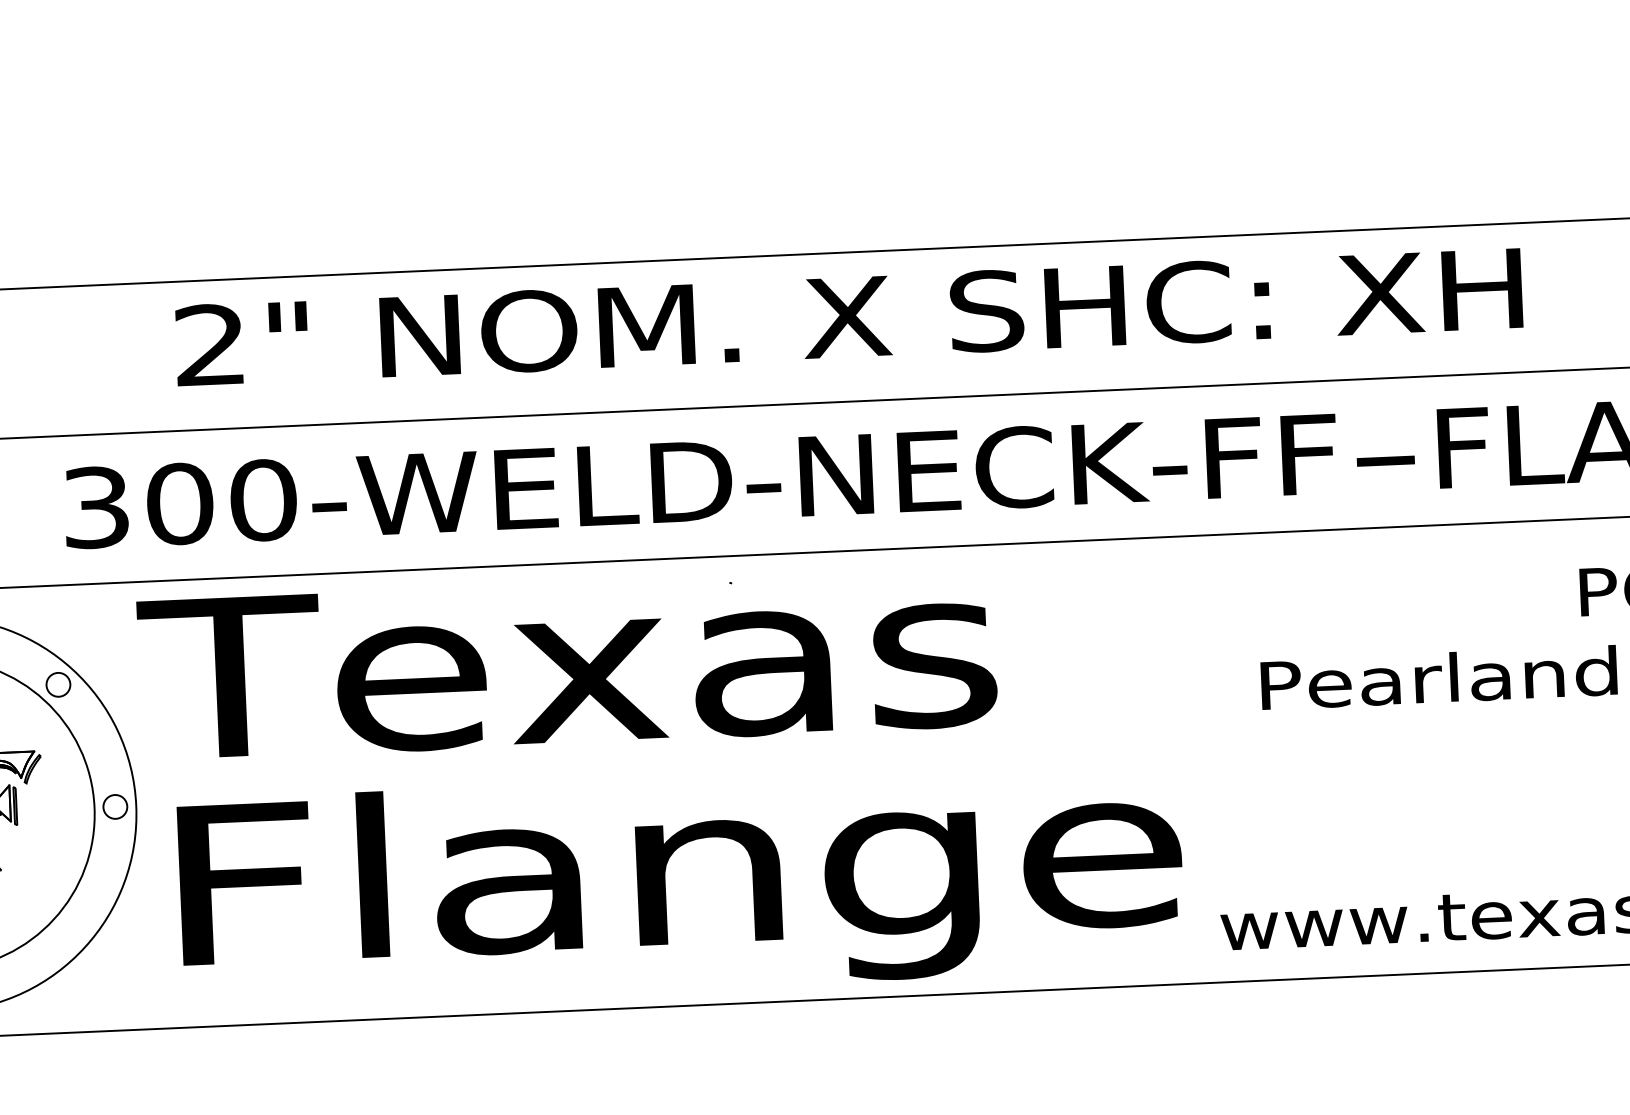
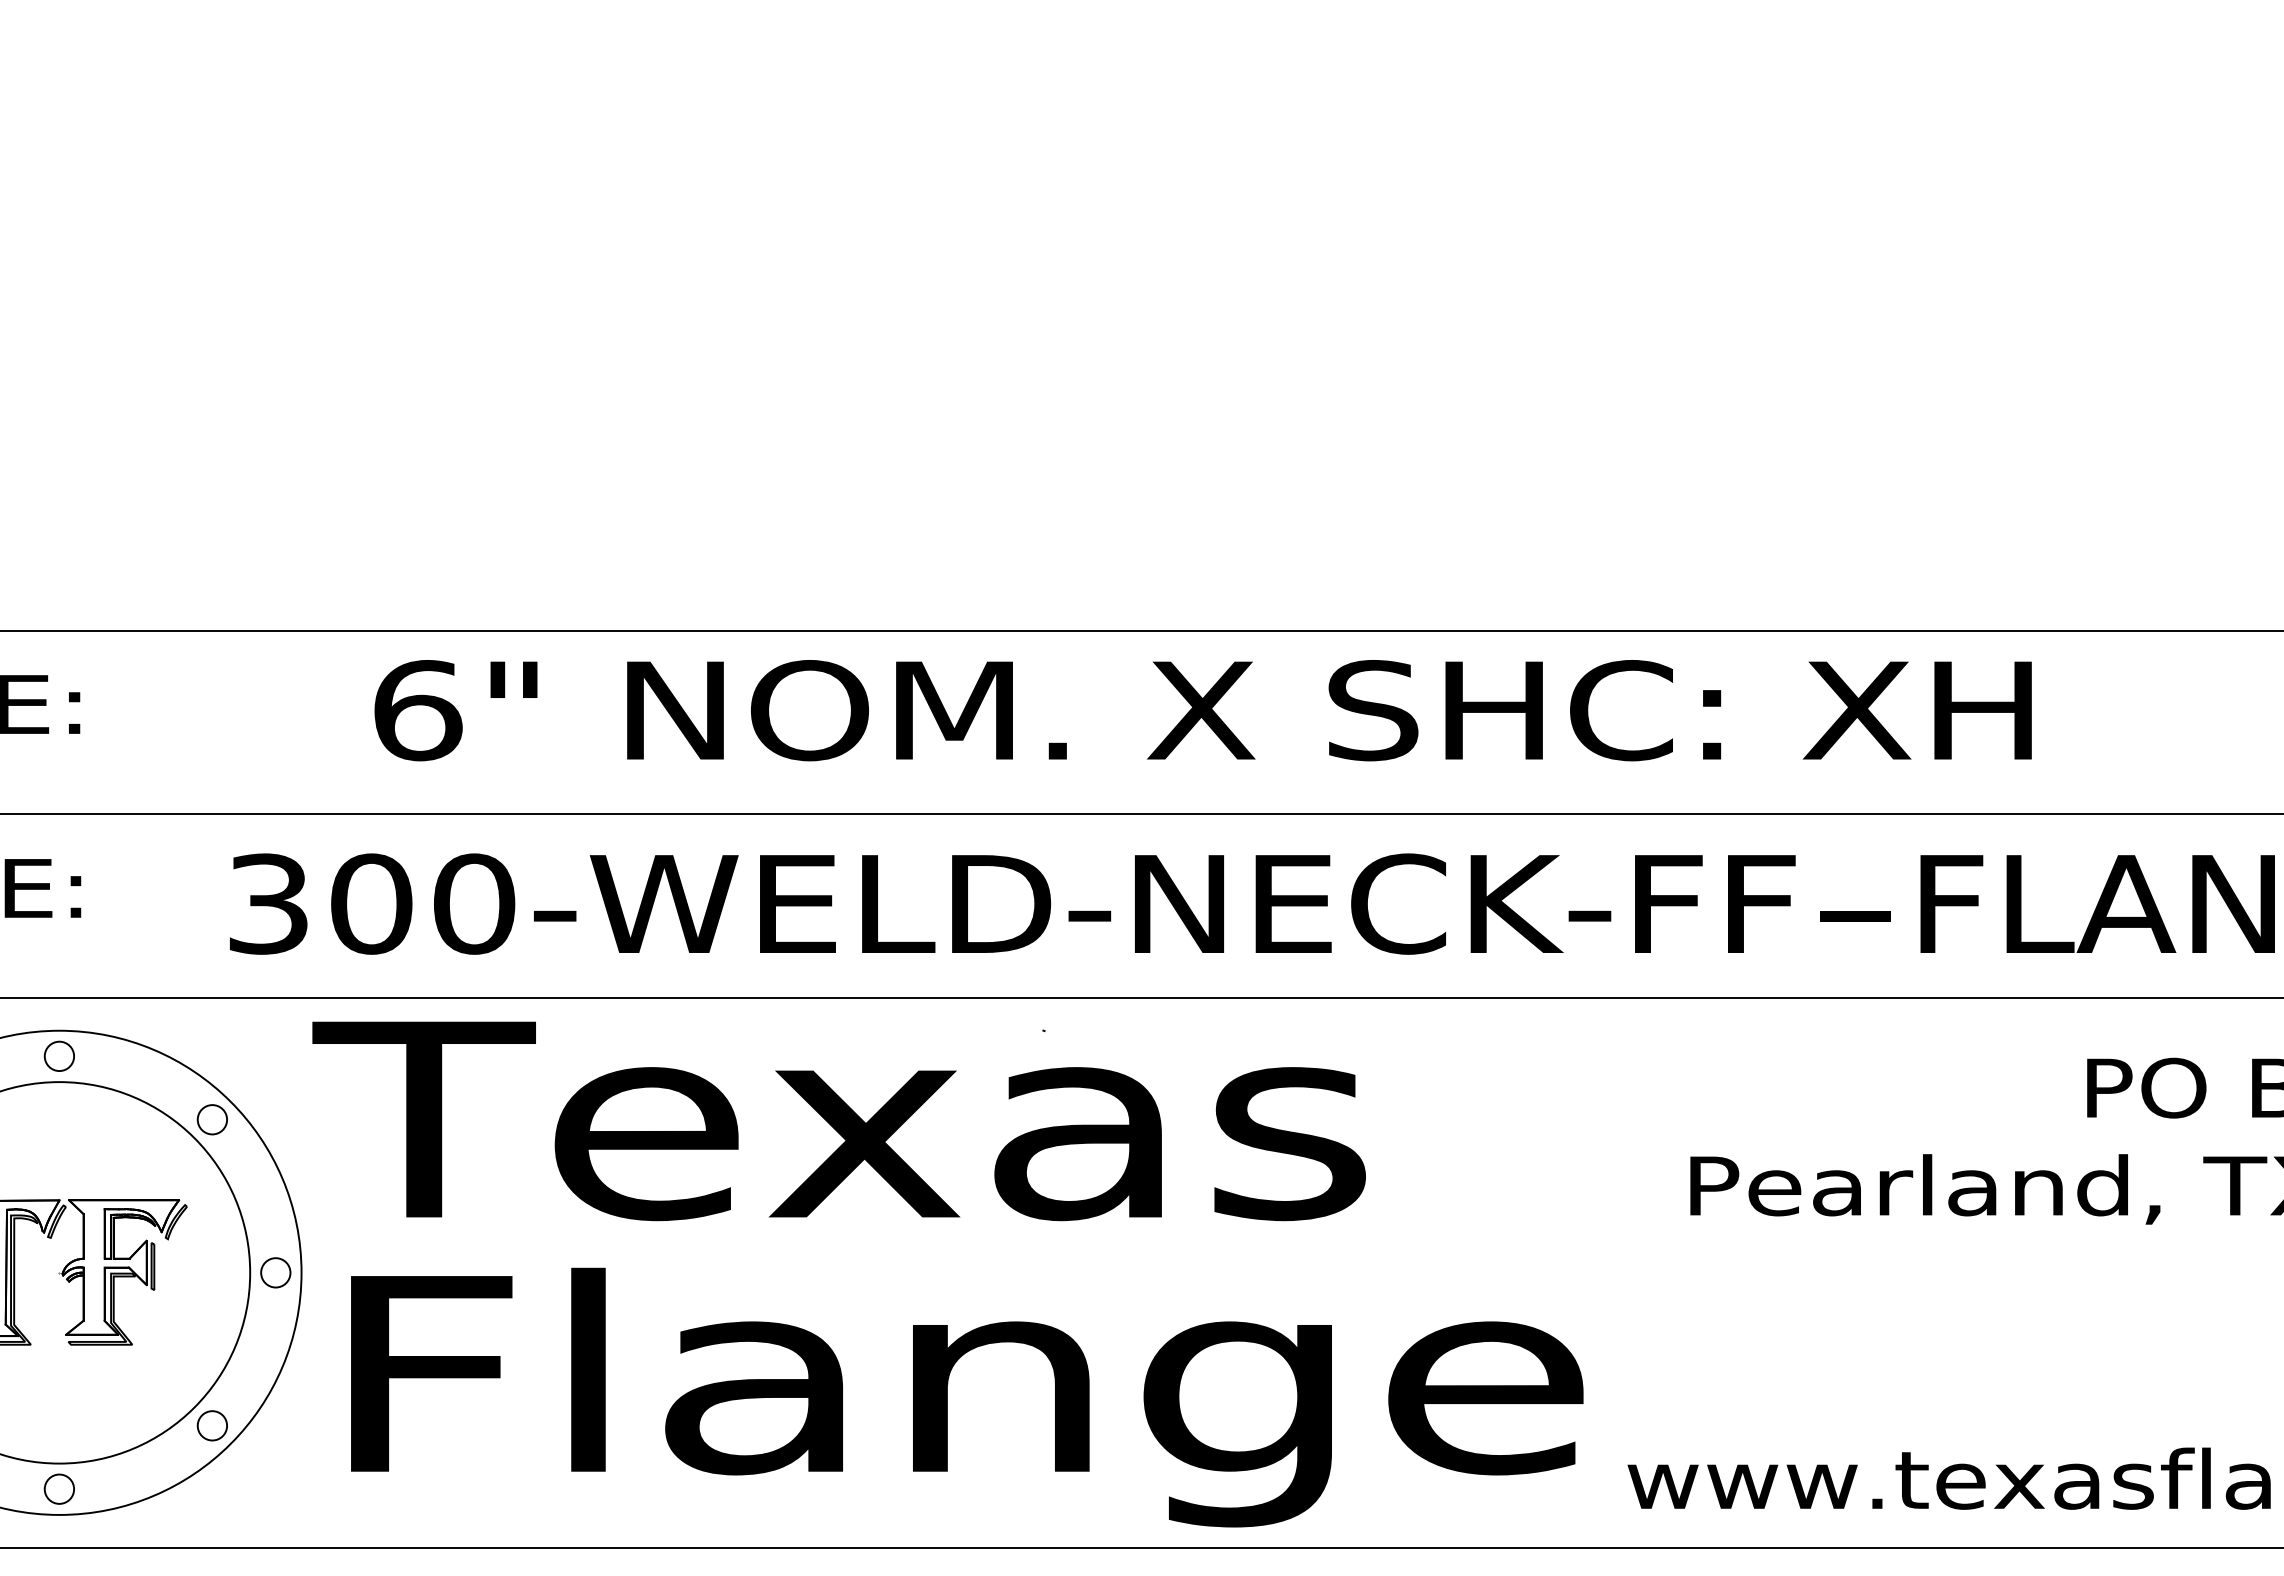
text: (211, 345) -> (418, 710), 2" -> 6"
circle: (68, 933) -> (211, 1425), added

